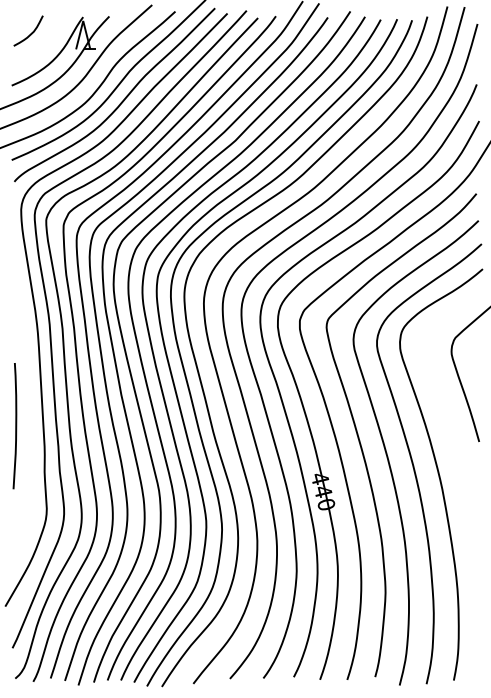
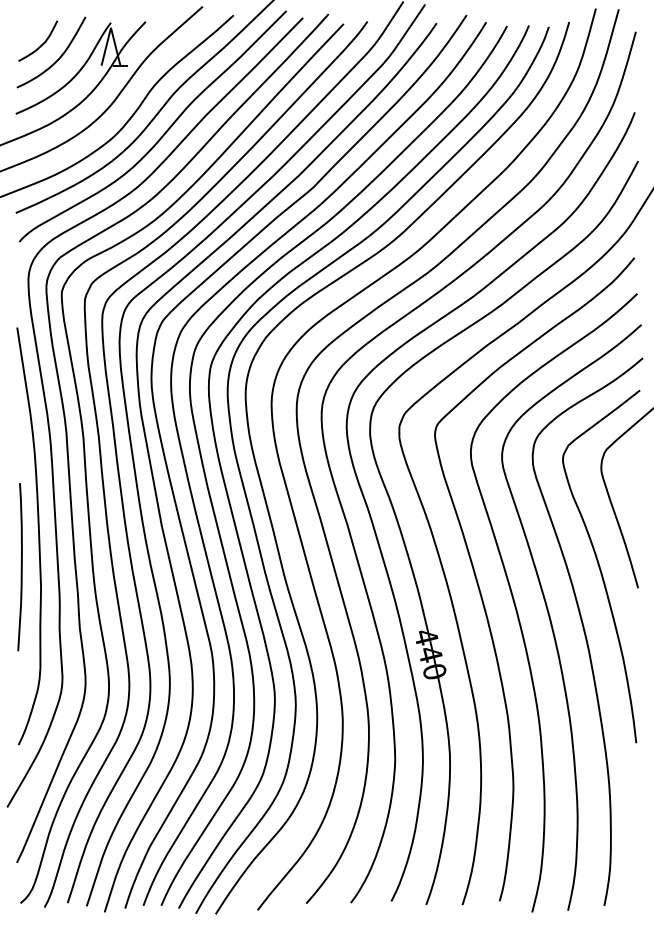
curve: (43, 43) -> (58, 57), added
curve: (28, 402) -> (38, 535), added
curve: (450, 425) -> (599, 566), added

